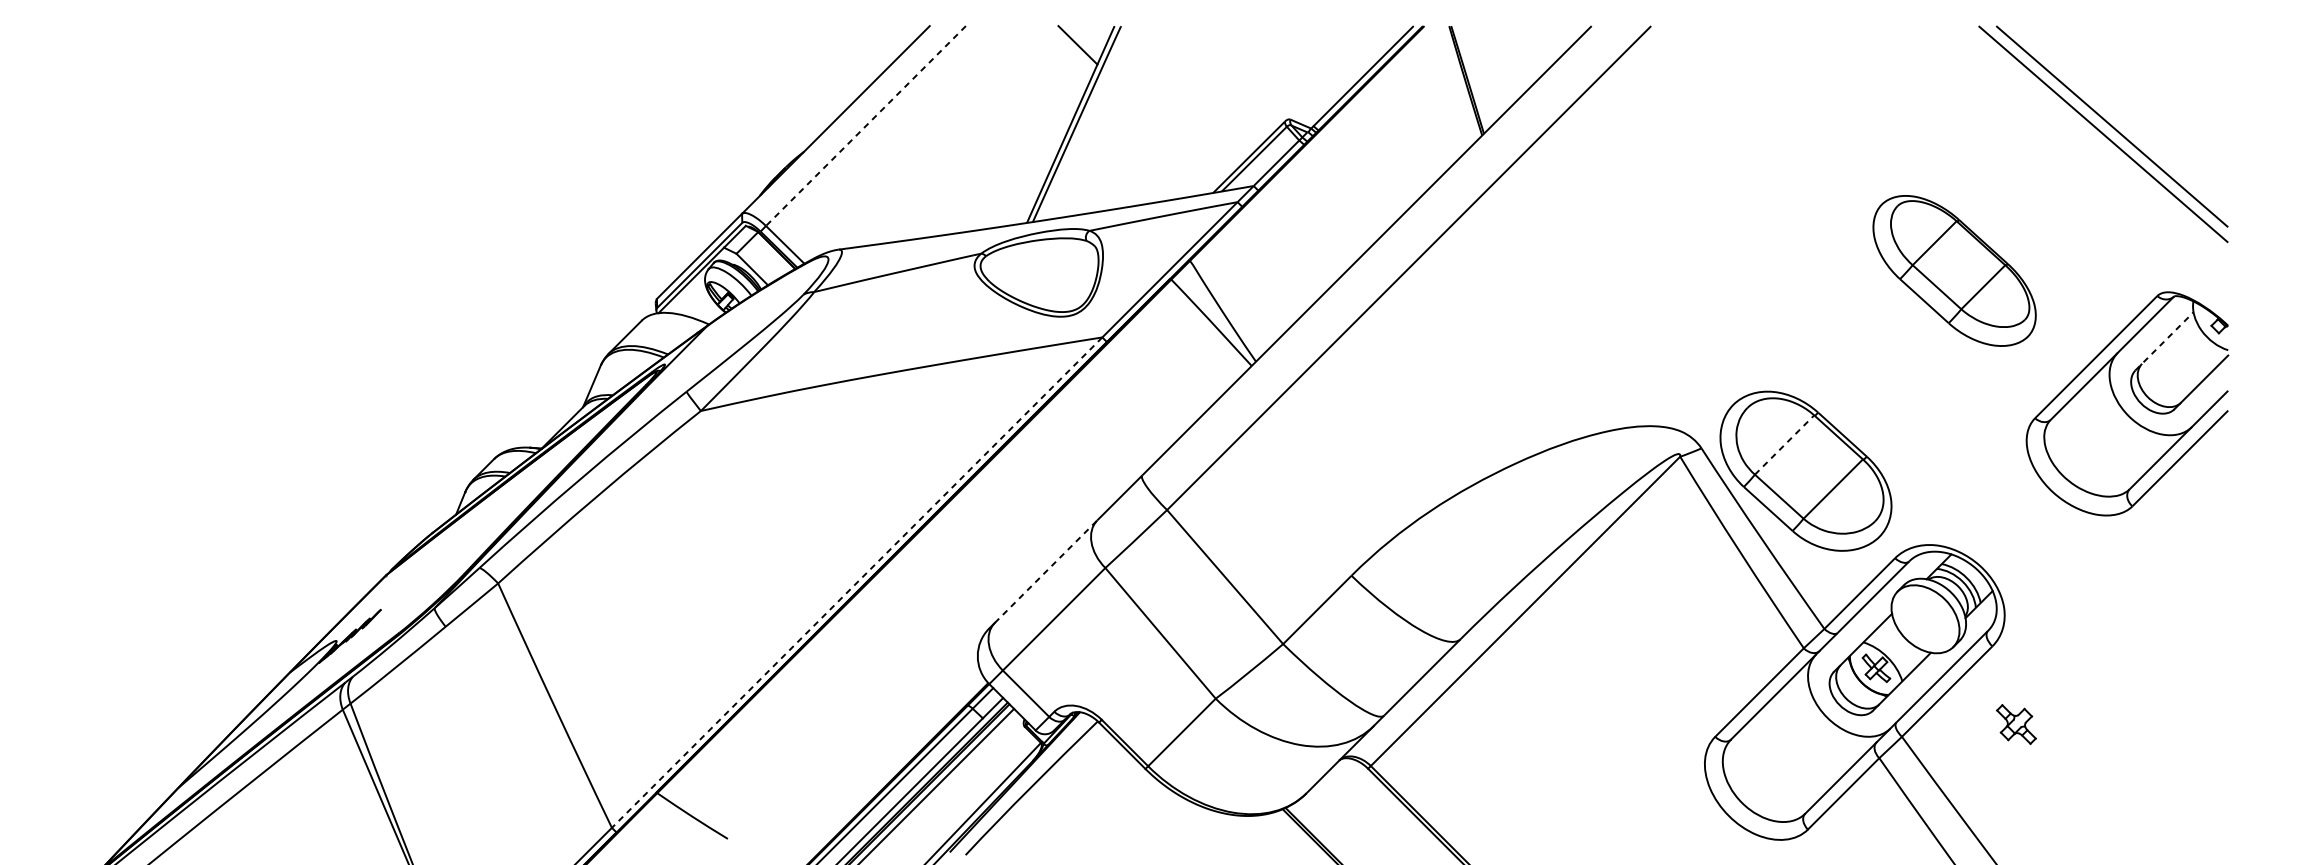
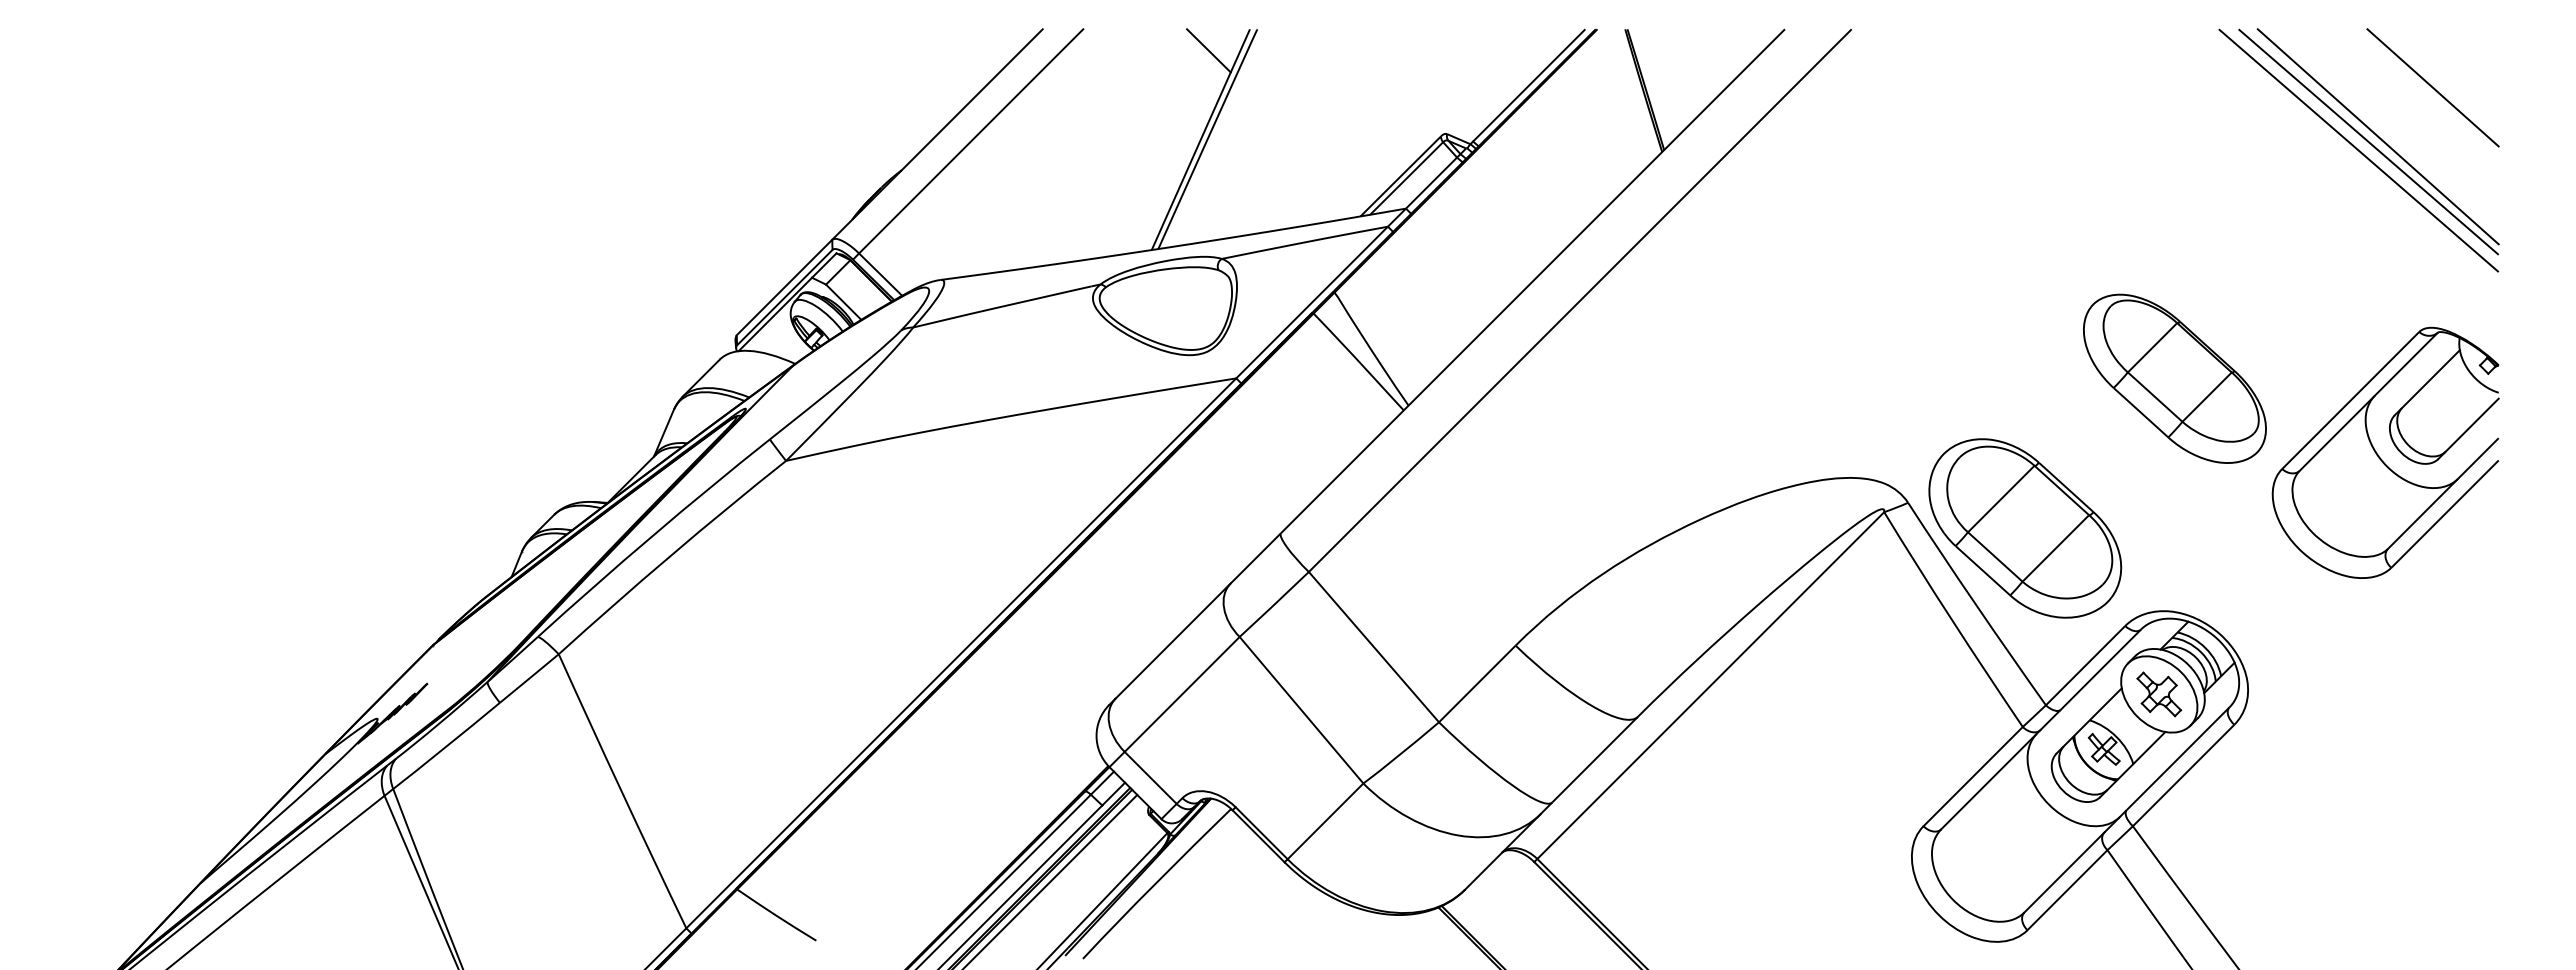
line: (2169, 78) -> (2432, 87), added
line: (2120, 121) -> (2377, 136), added
line: (866, 126) -> (971, 141), dashed -> solid
part: (1954, 270) -> (2174, 378), moved
line: (2164, 341) -> (2427, 382), dashed -> solid
line: (1784, 444) -> (2001, 498), dashed -> solid
line: (1046, 571) -> (1173, 640), dashed -> solid
line: (857, 582) -> (961, 653), dashed -> solid
part: (2016, 724) -> (2159, 694), moved

